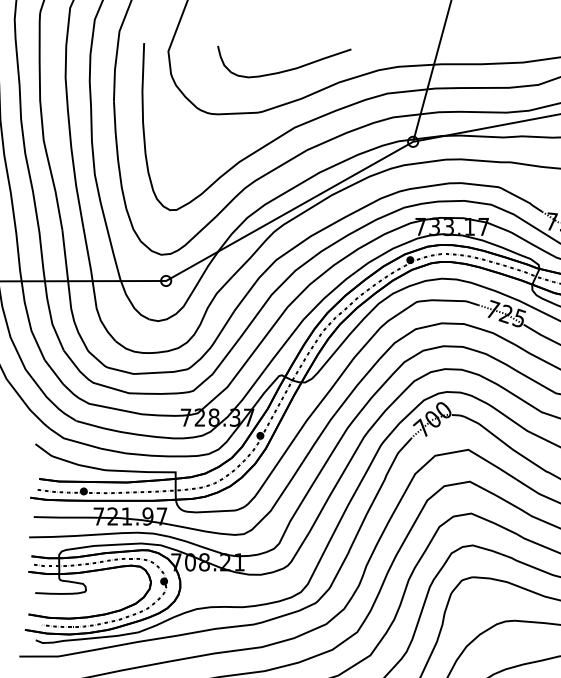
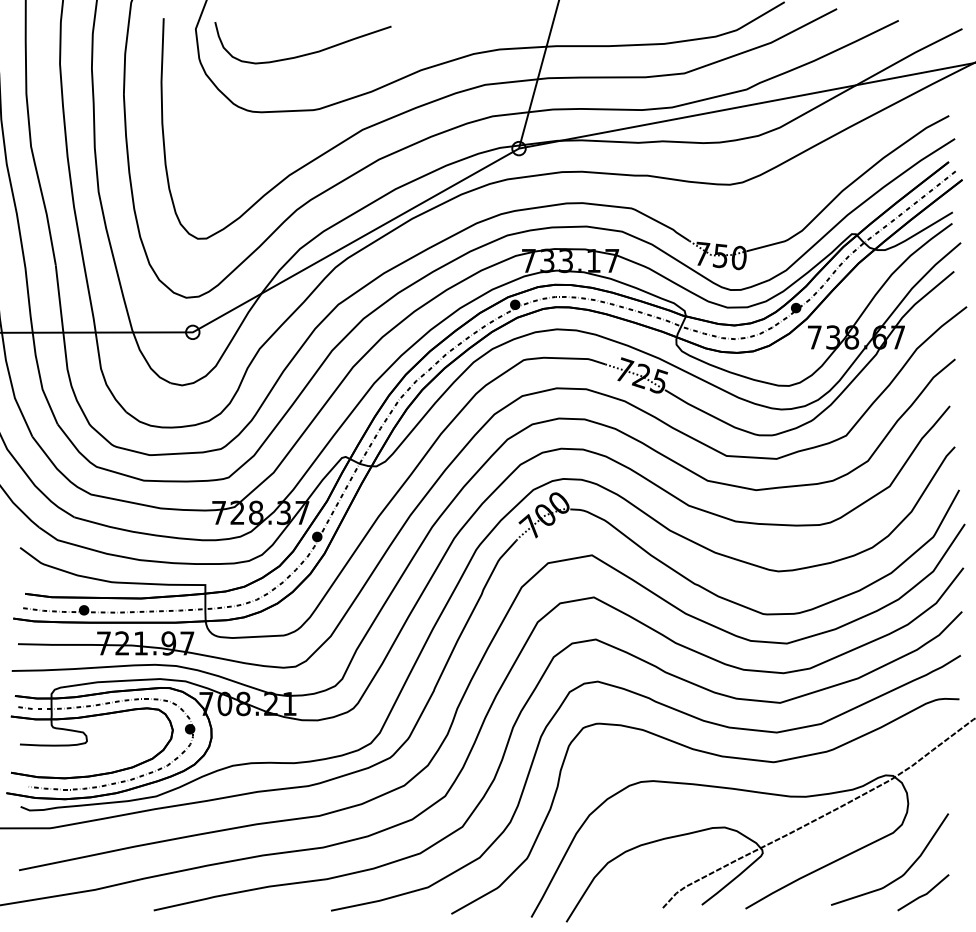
curve: (287, 69) -> (306, 53), moved

